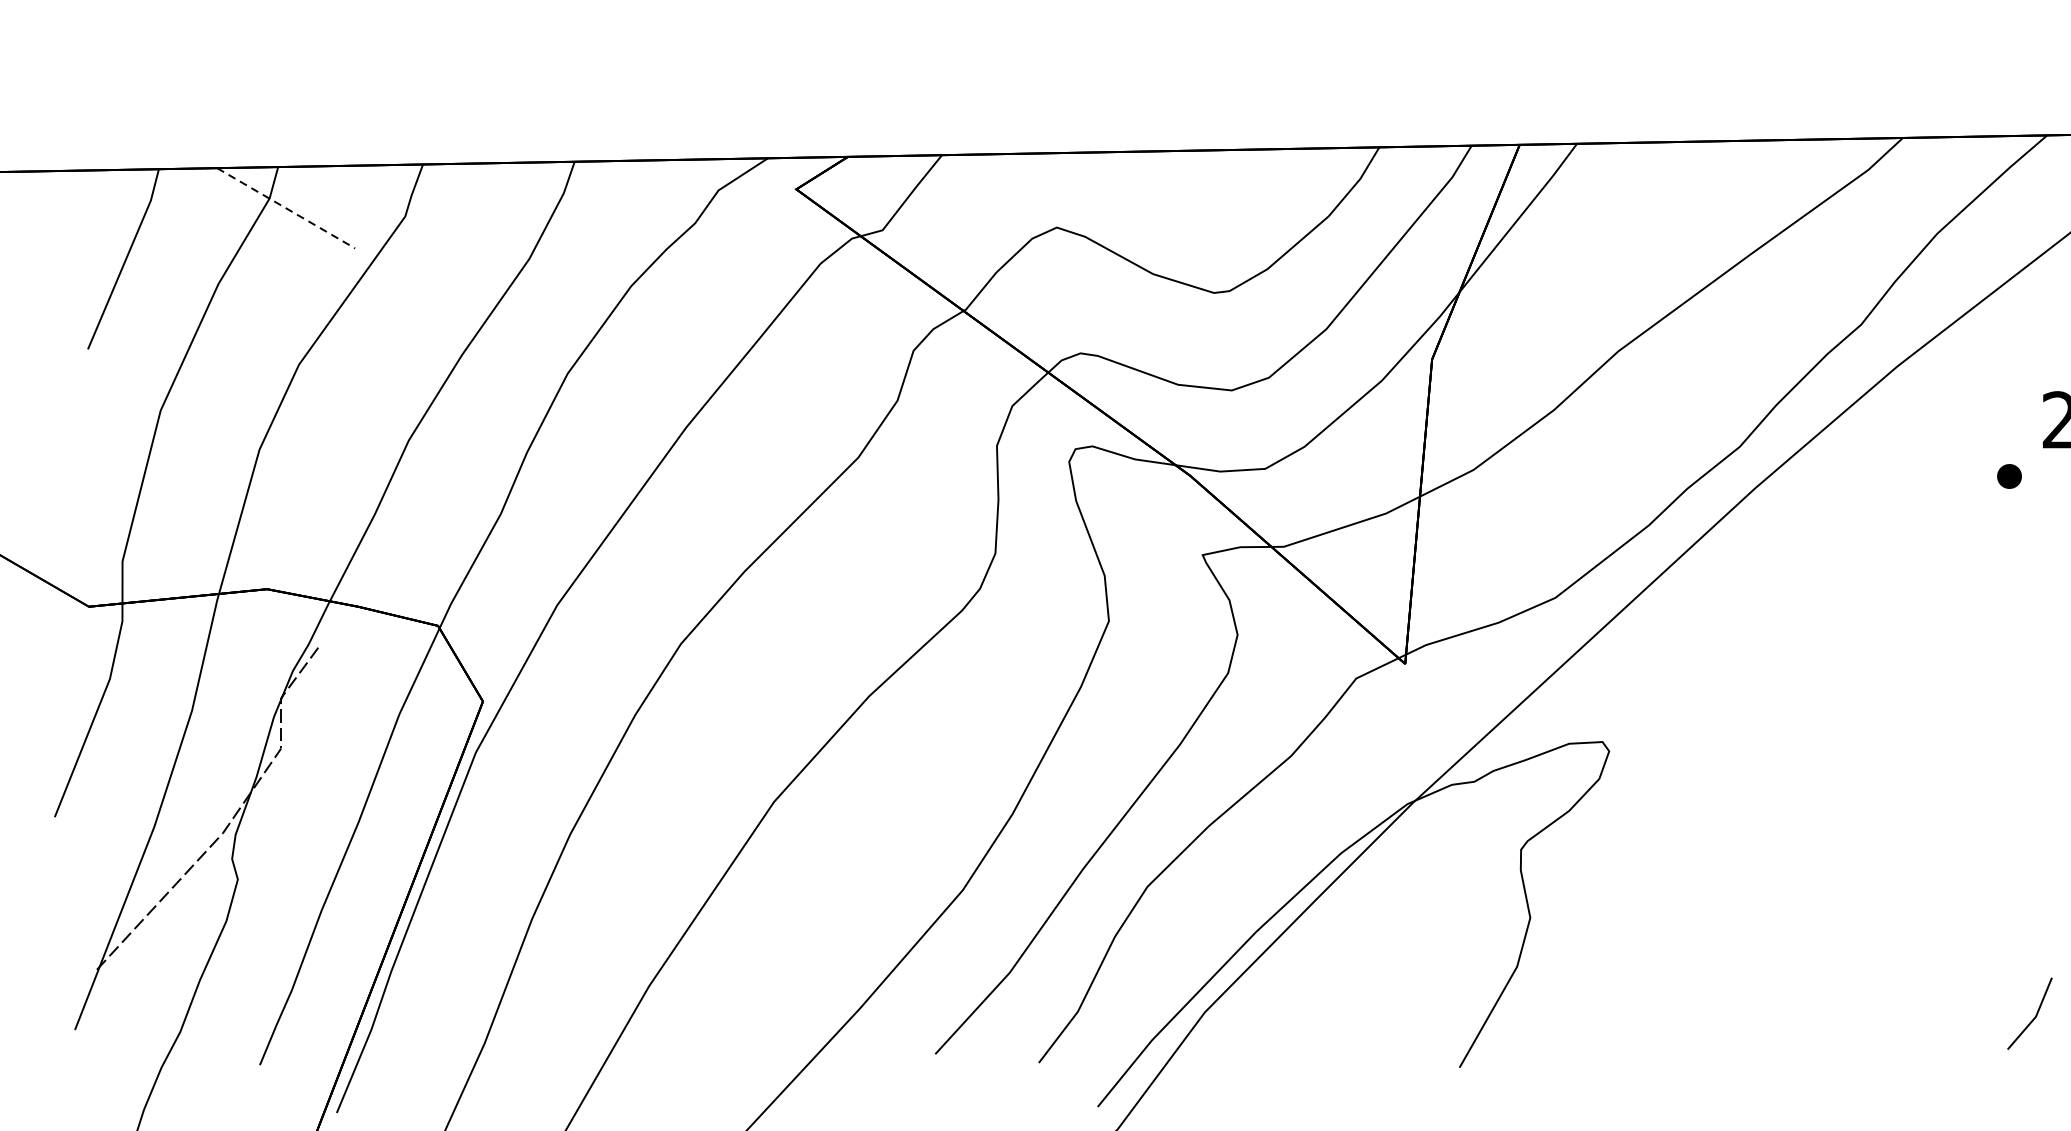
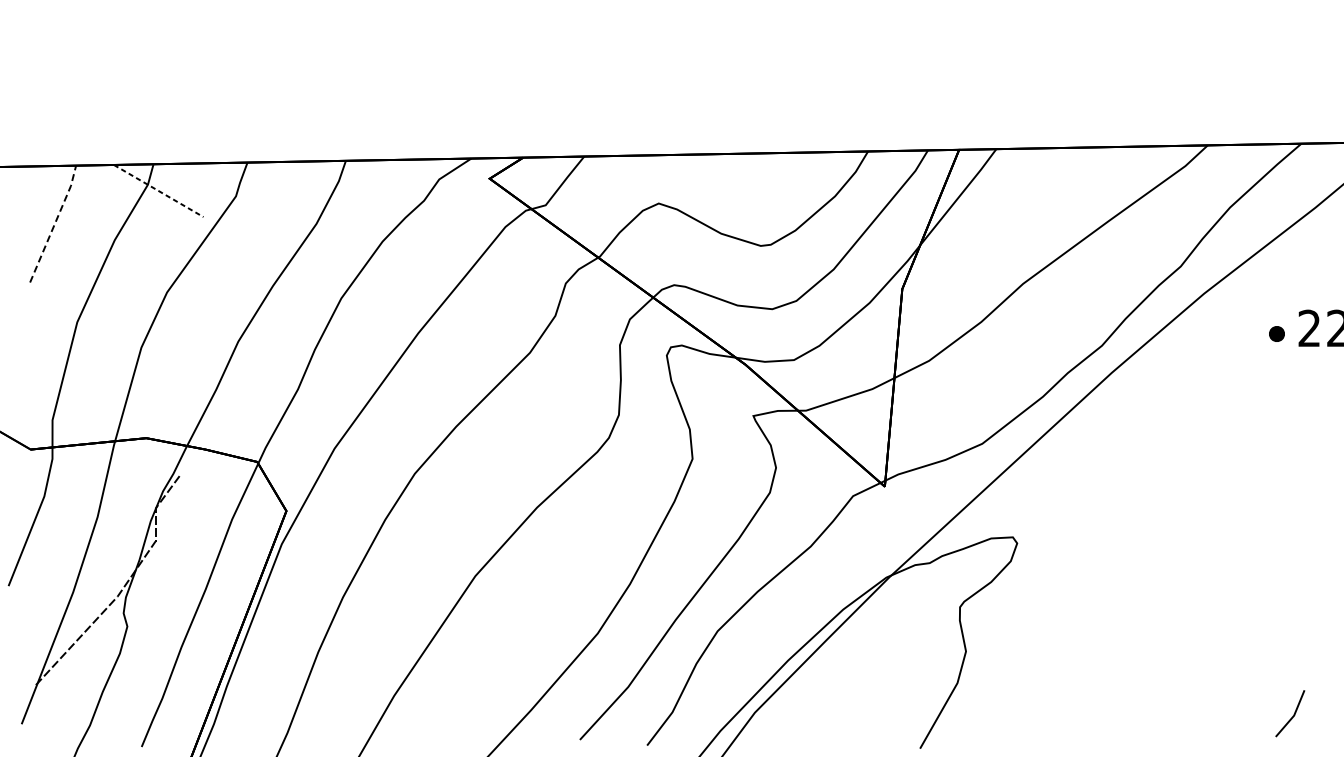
line: (127, 258) -> (55, 223), solid -> dashed
part: (2008, 475) -> (1276, 333), moved

